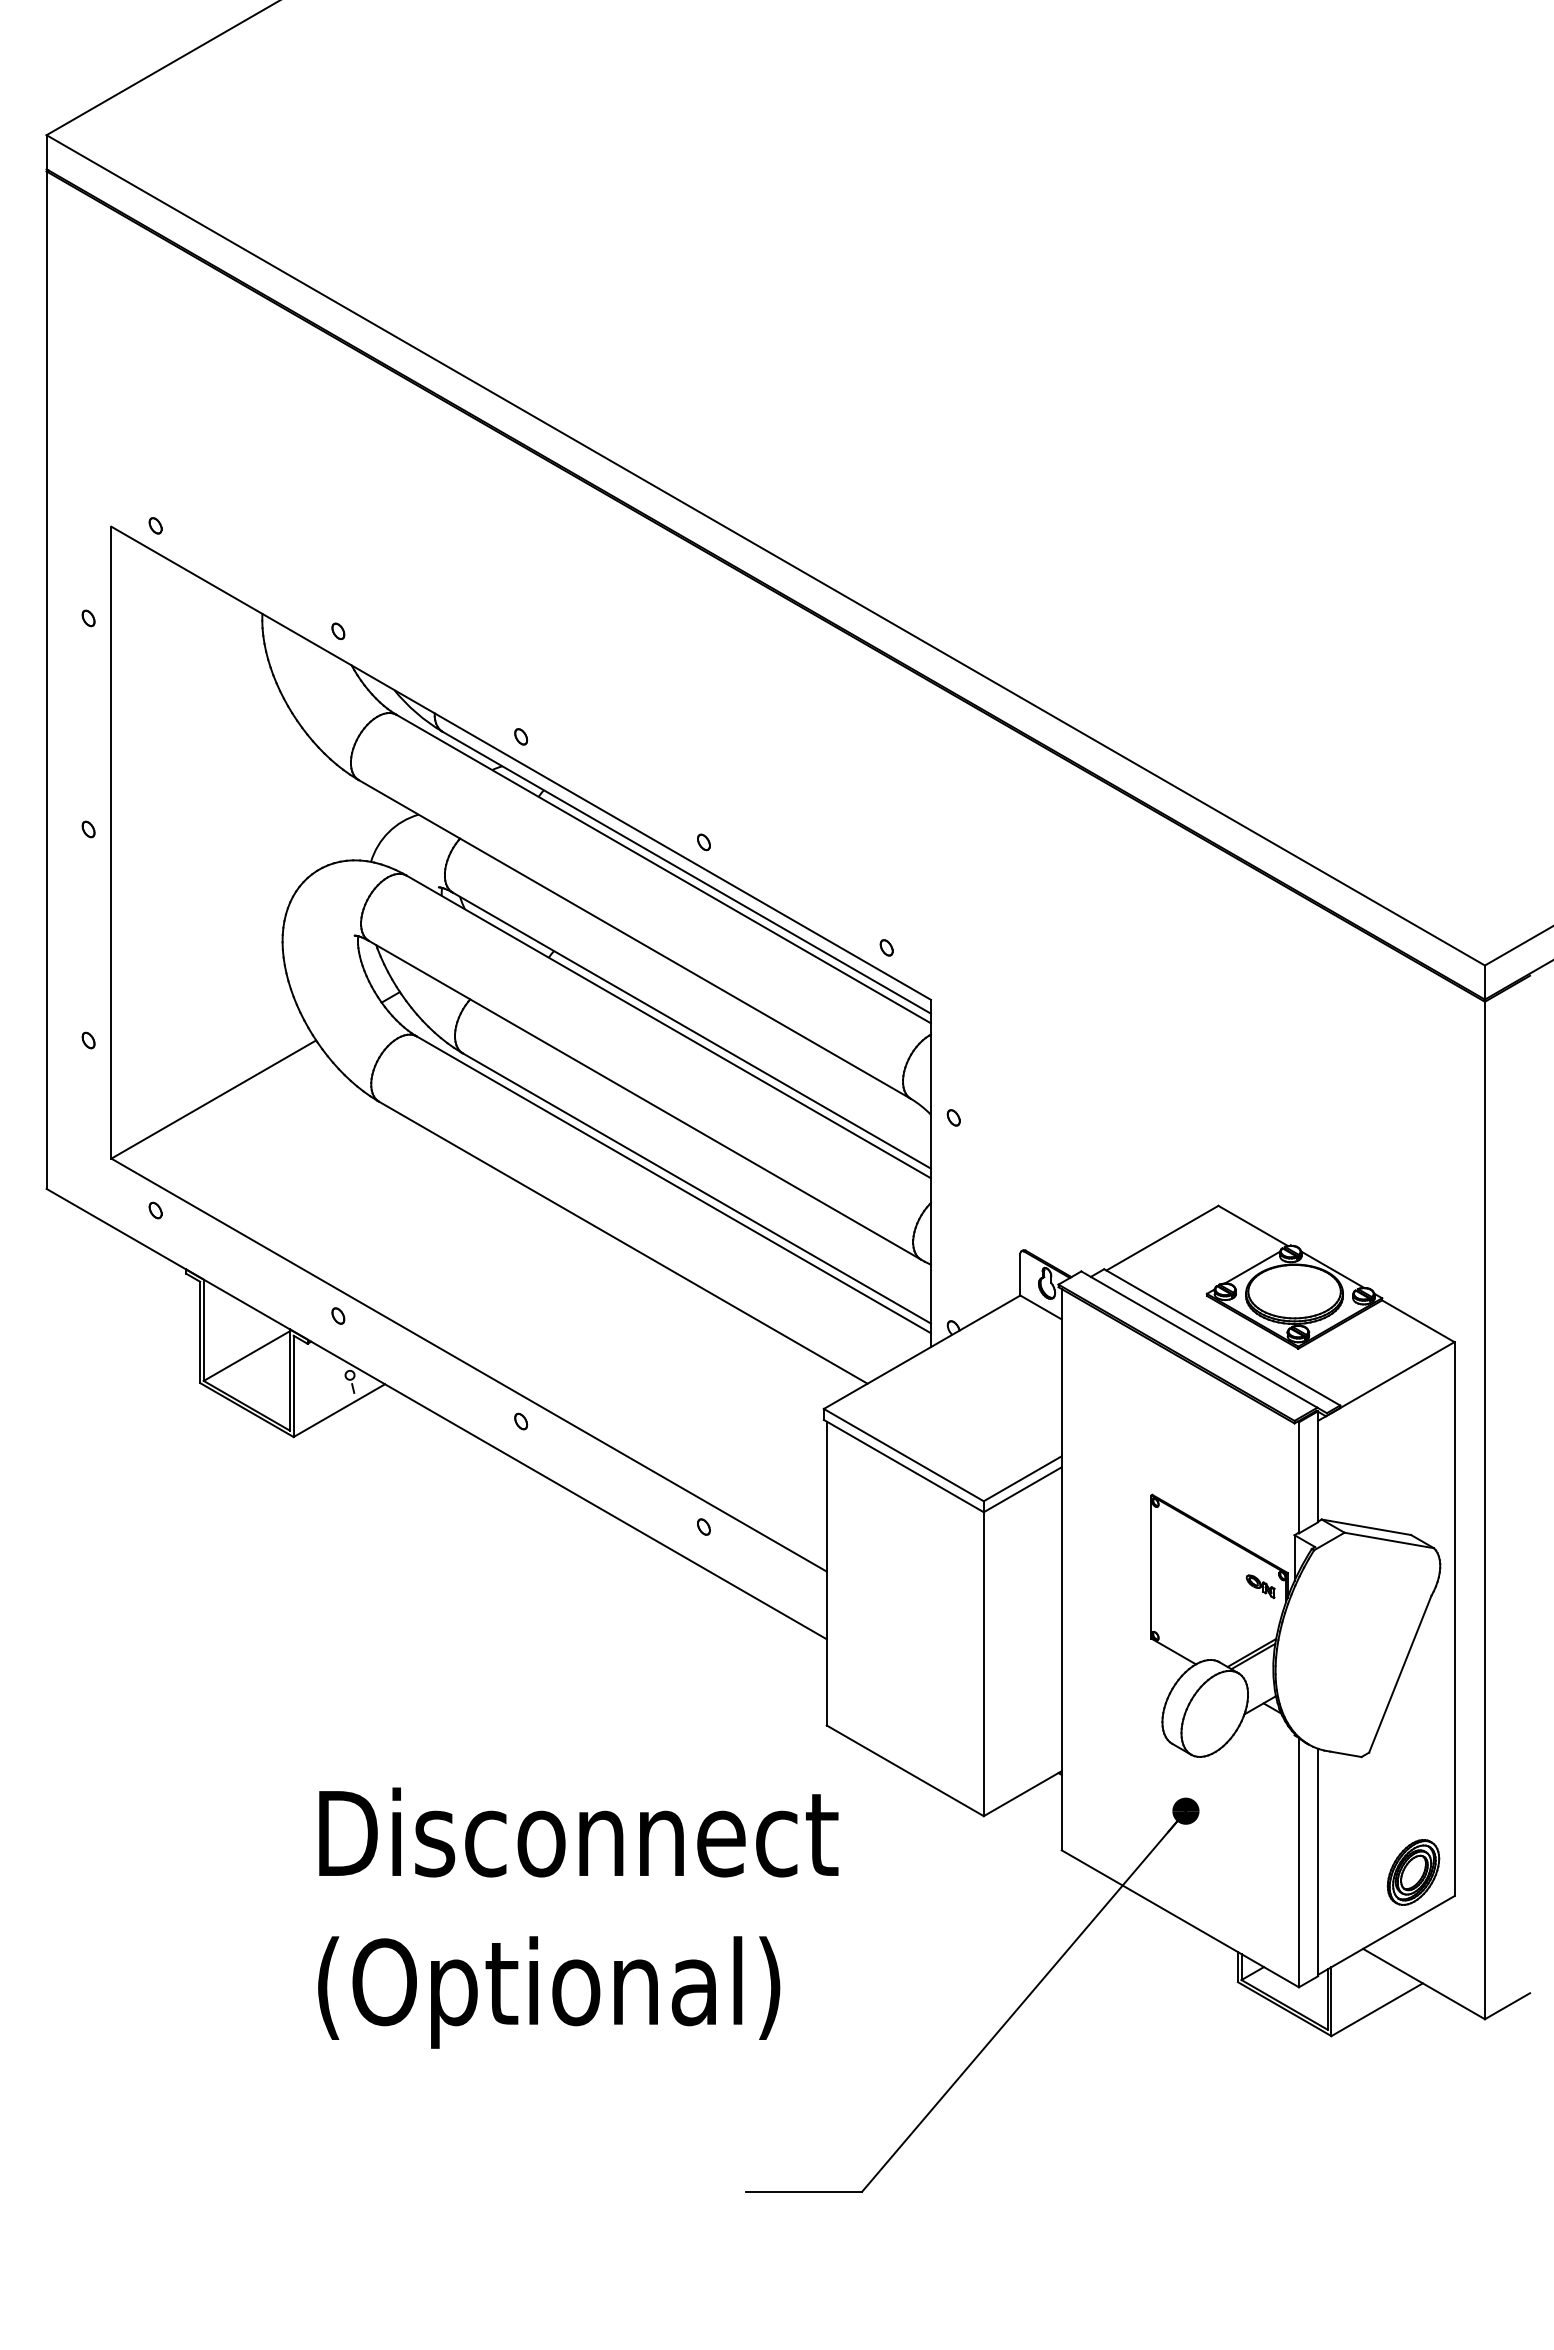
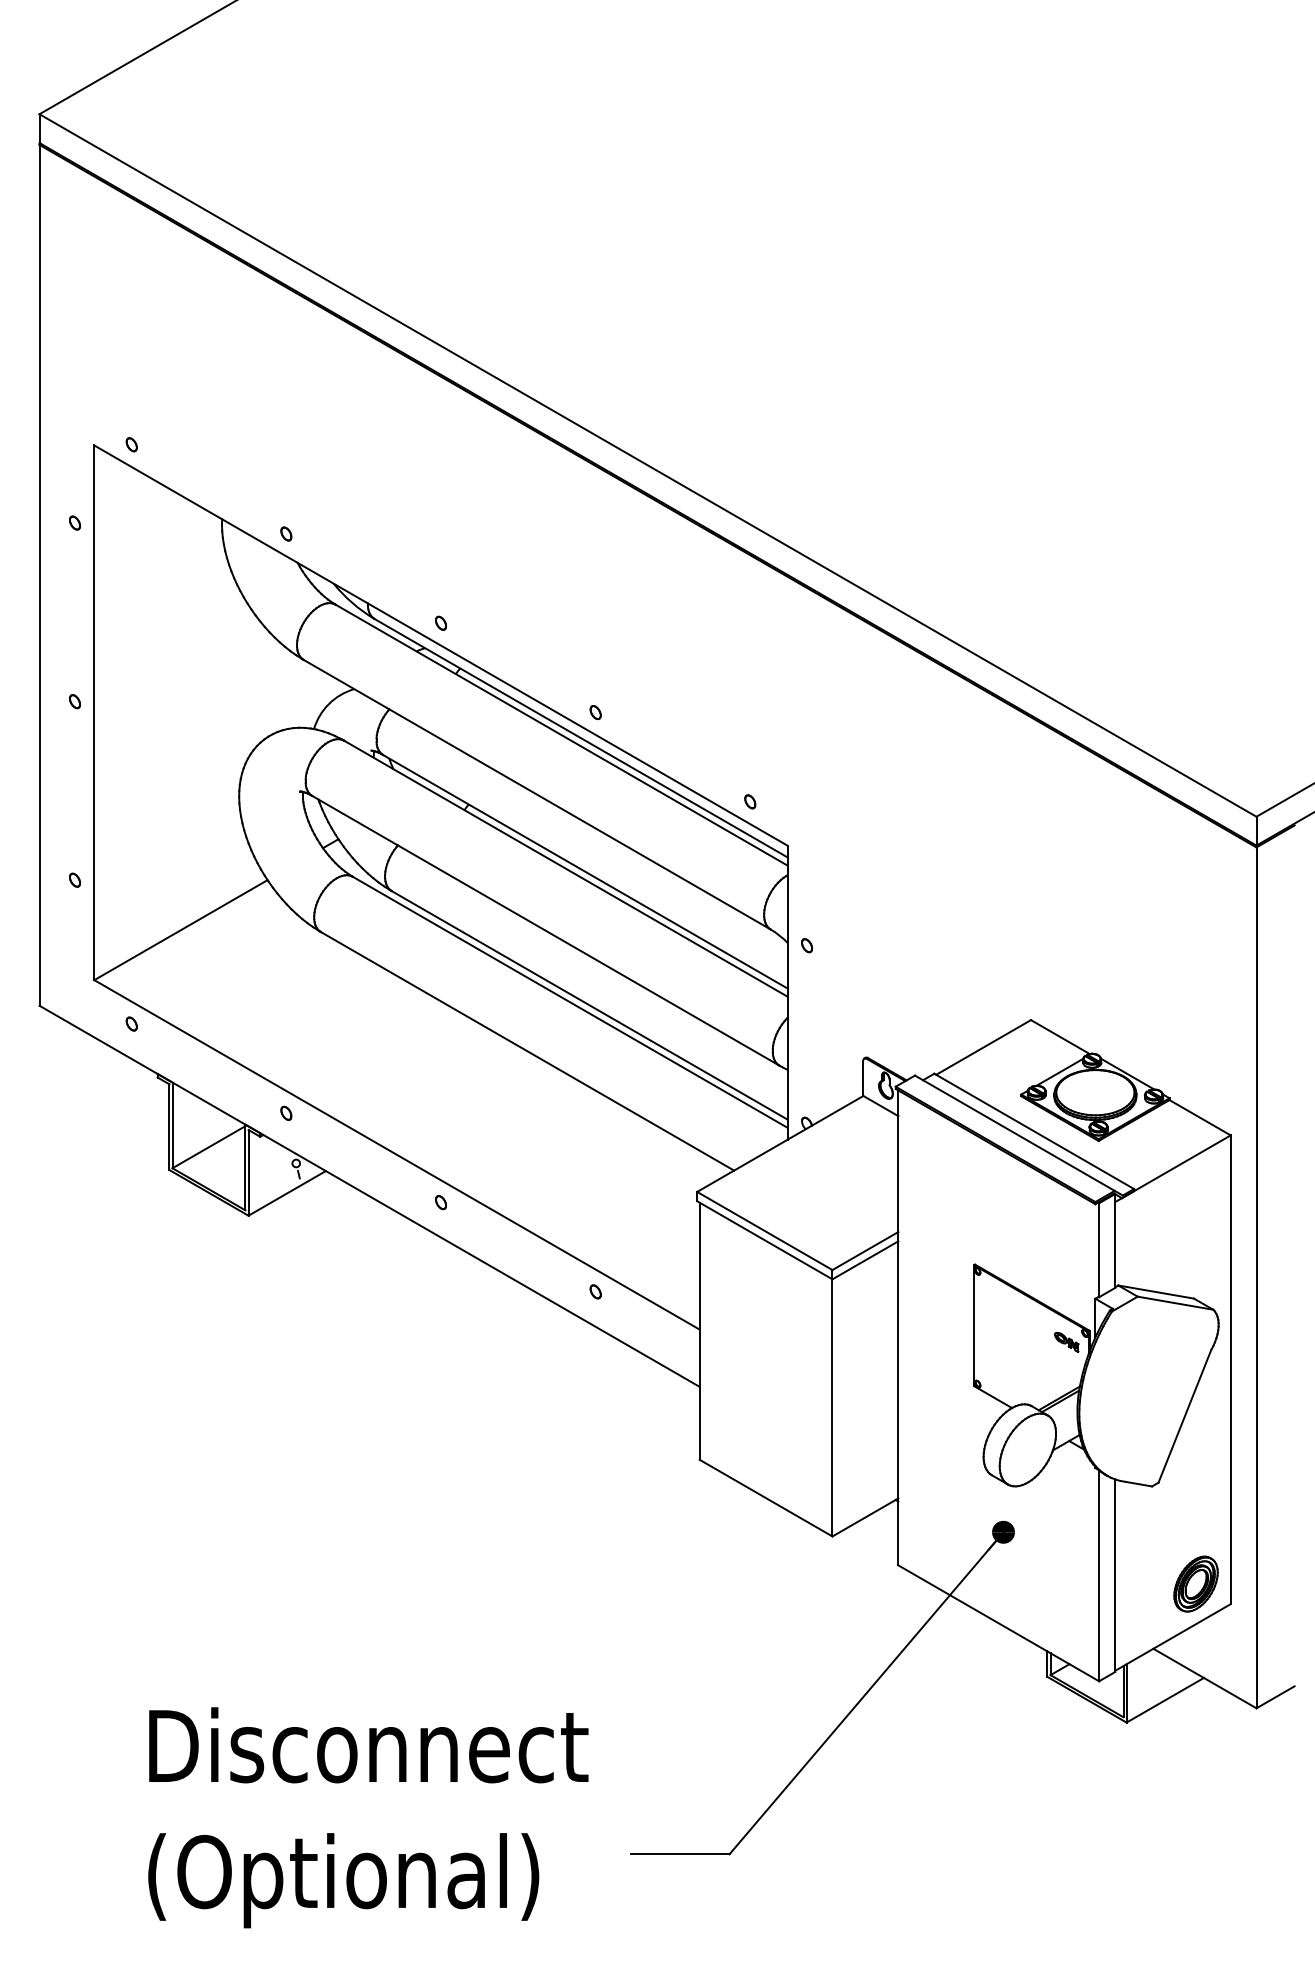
text: (578, 1917) -> (368, 1817), moved

